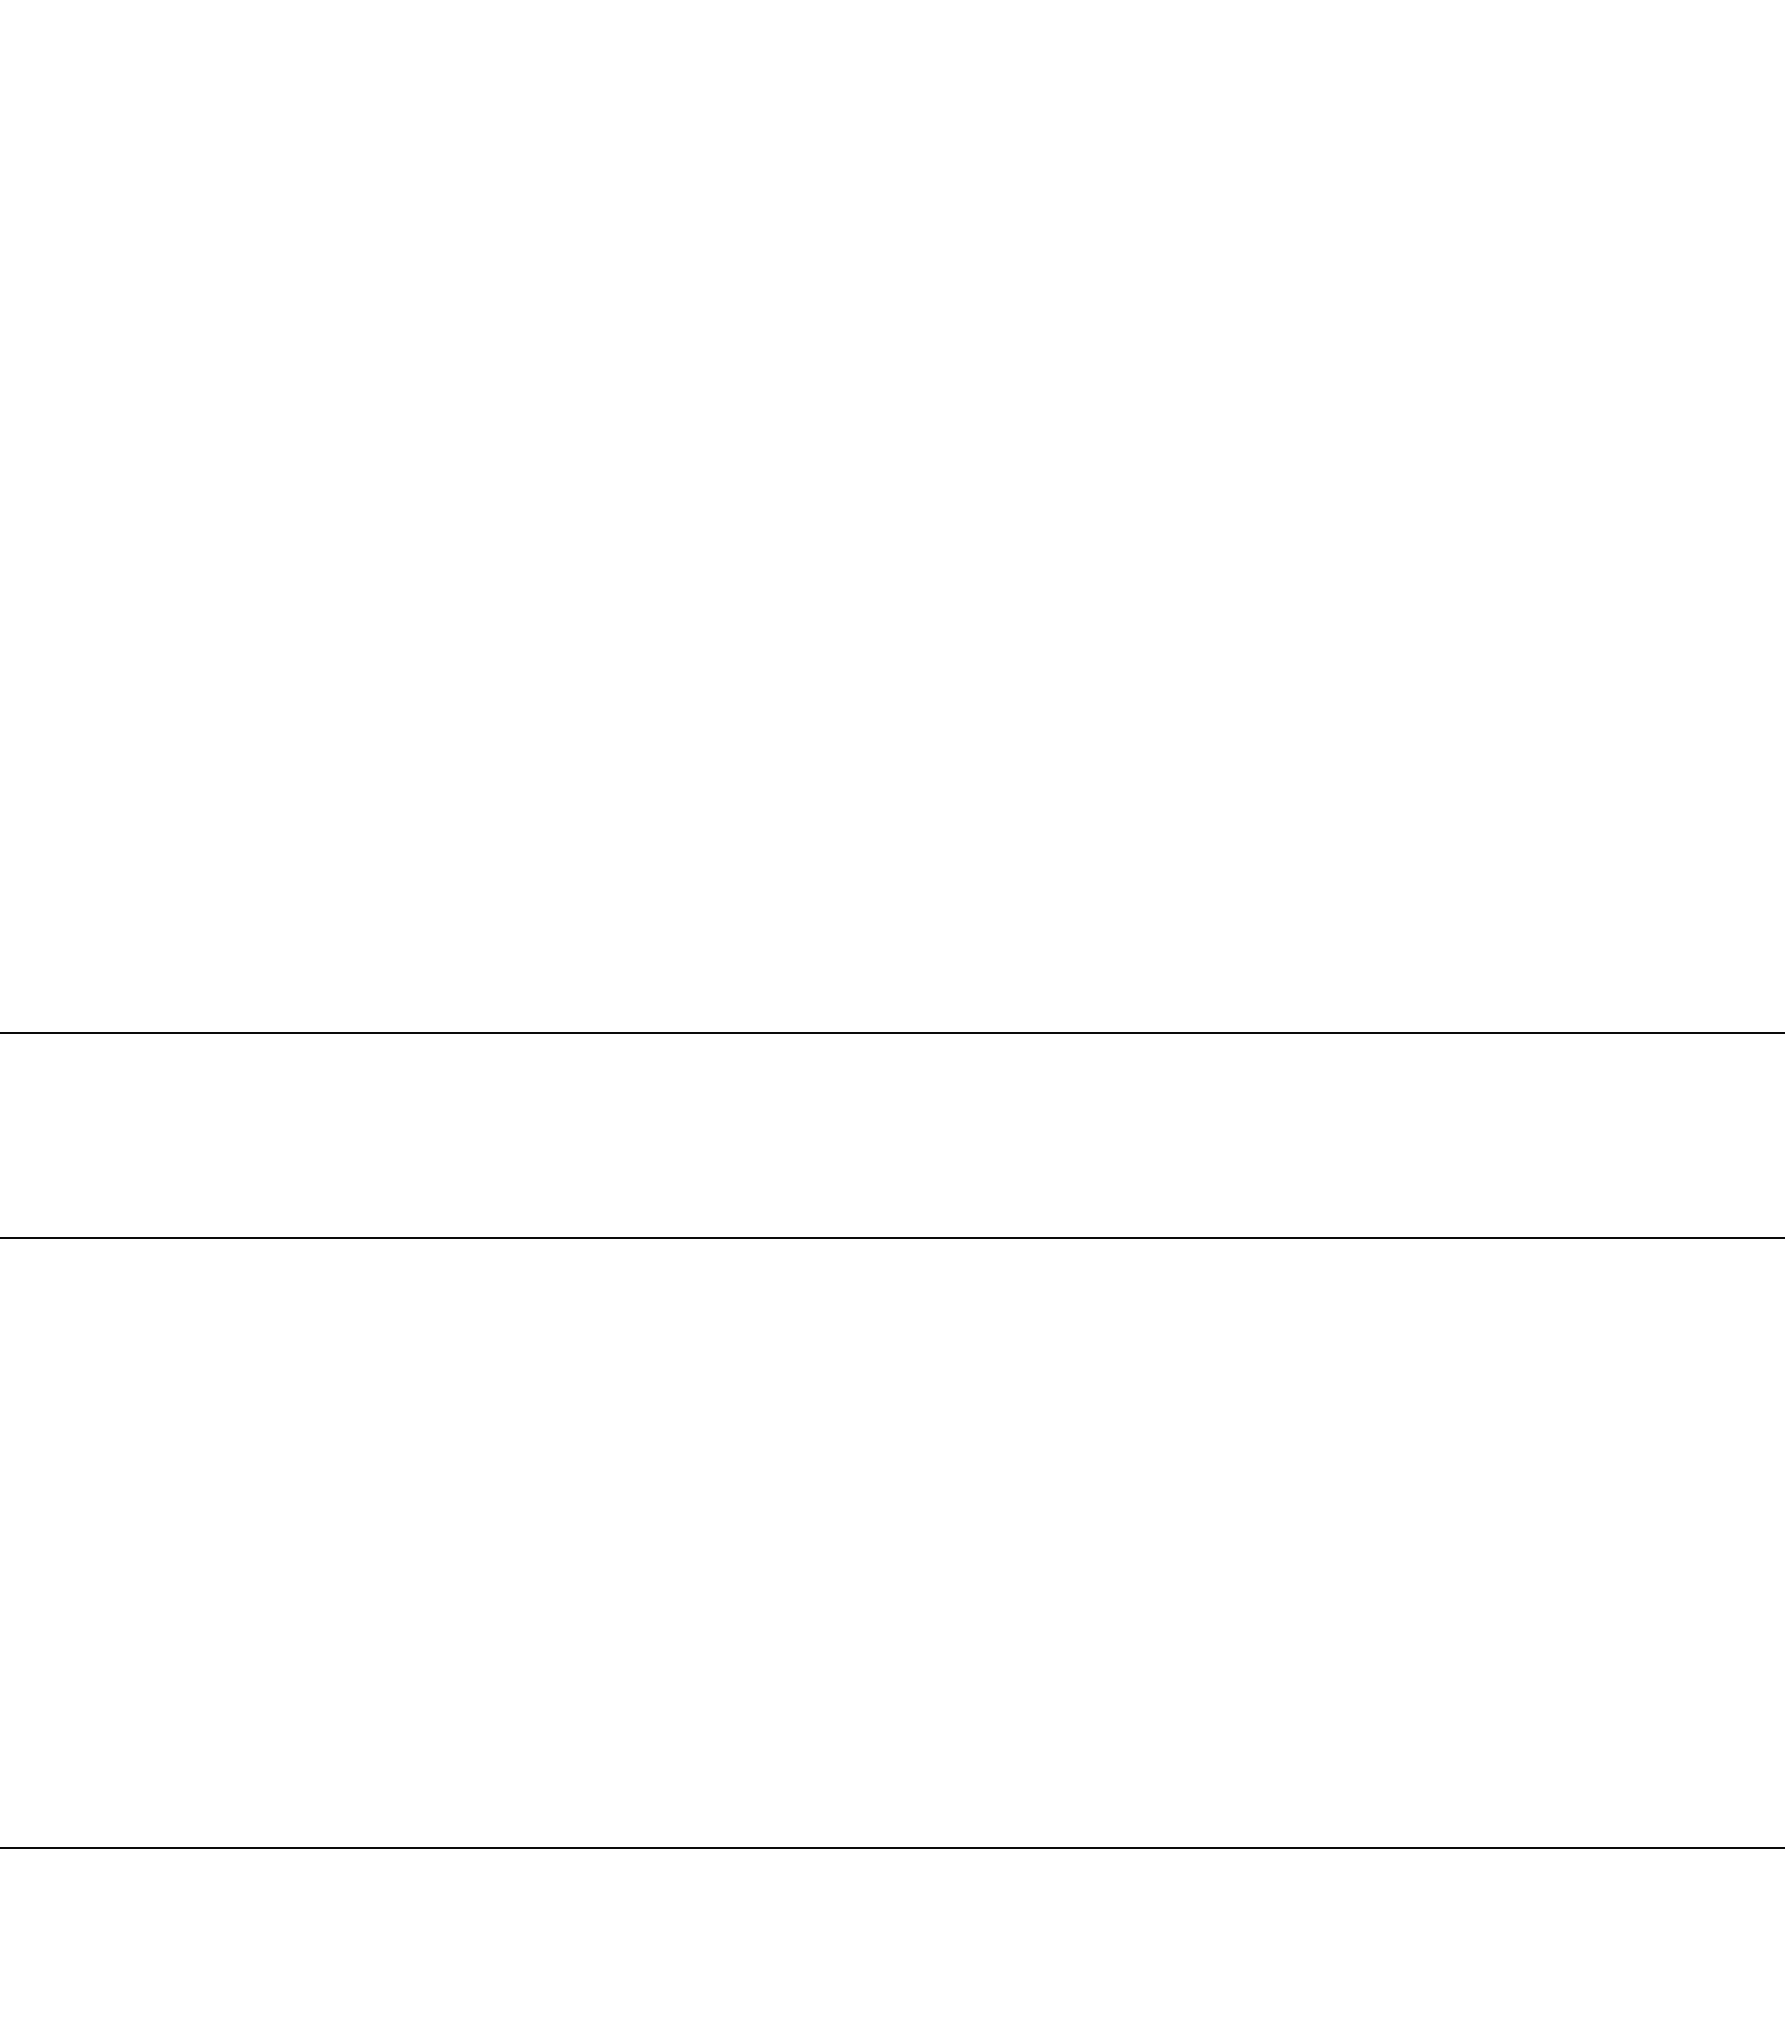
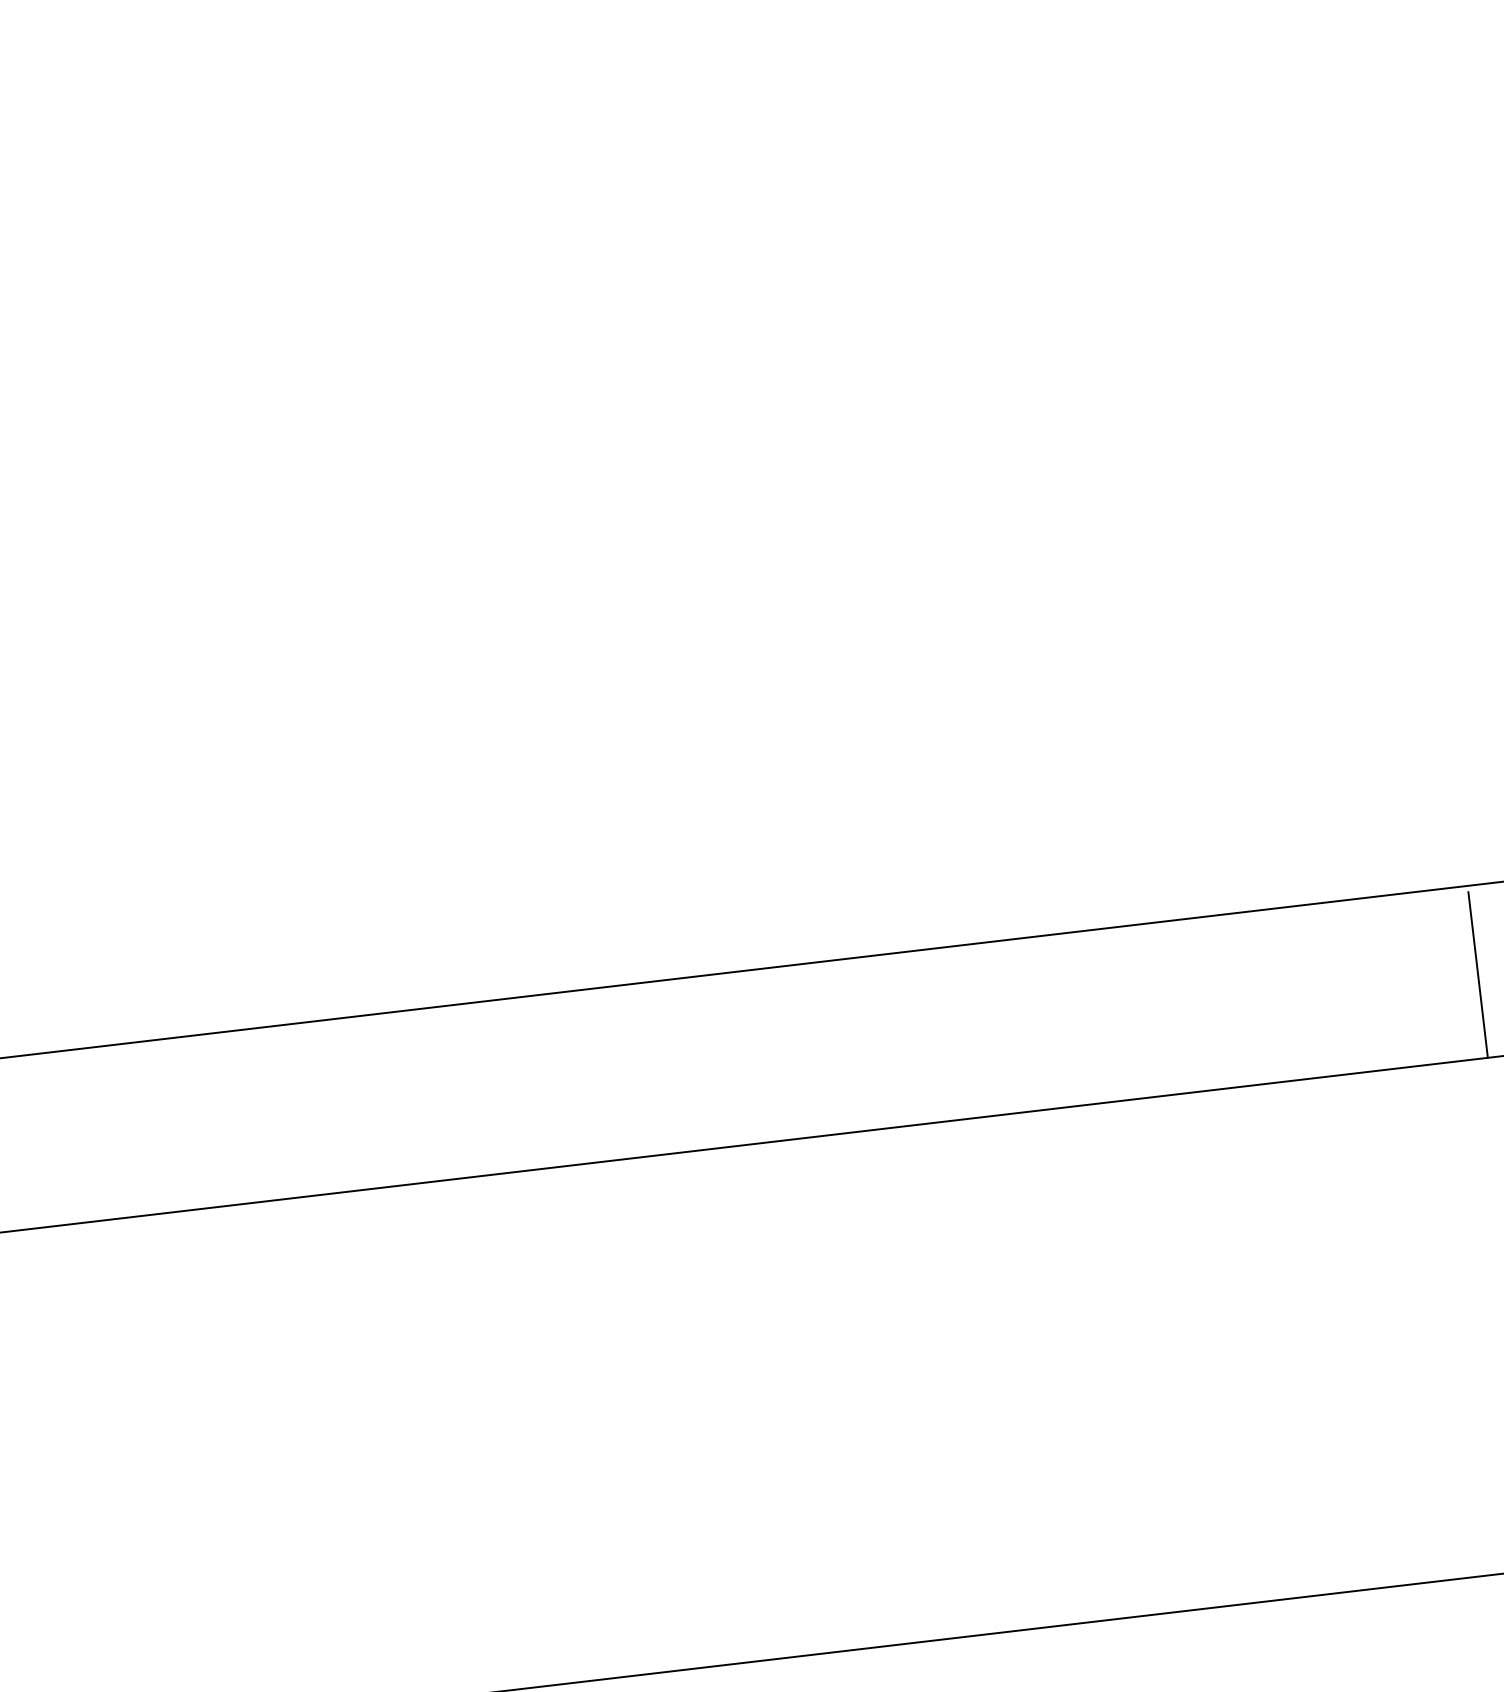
line: (1700, 1139) -> (1477, 975), added

